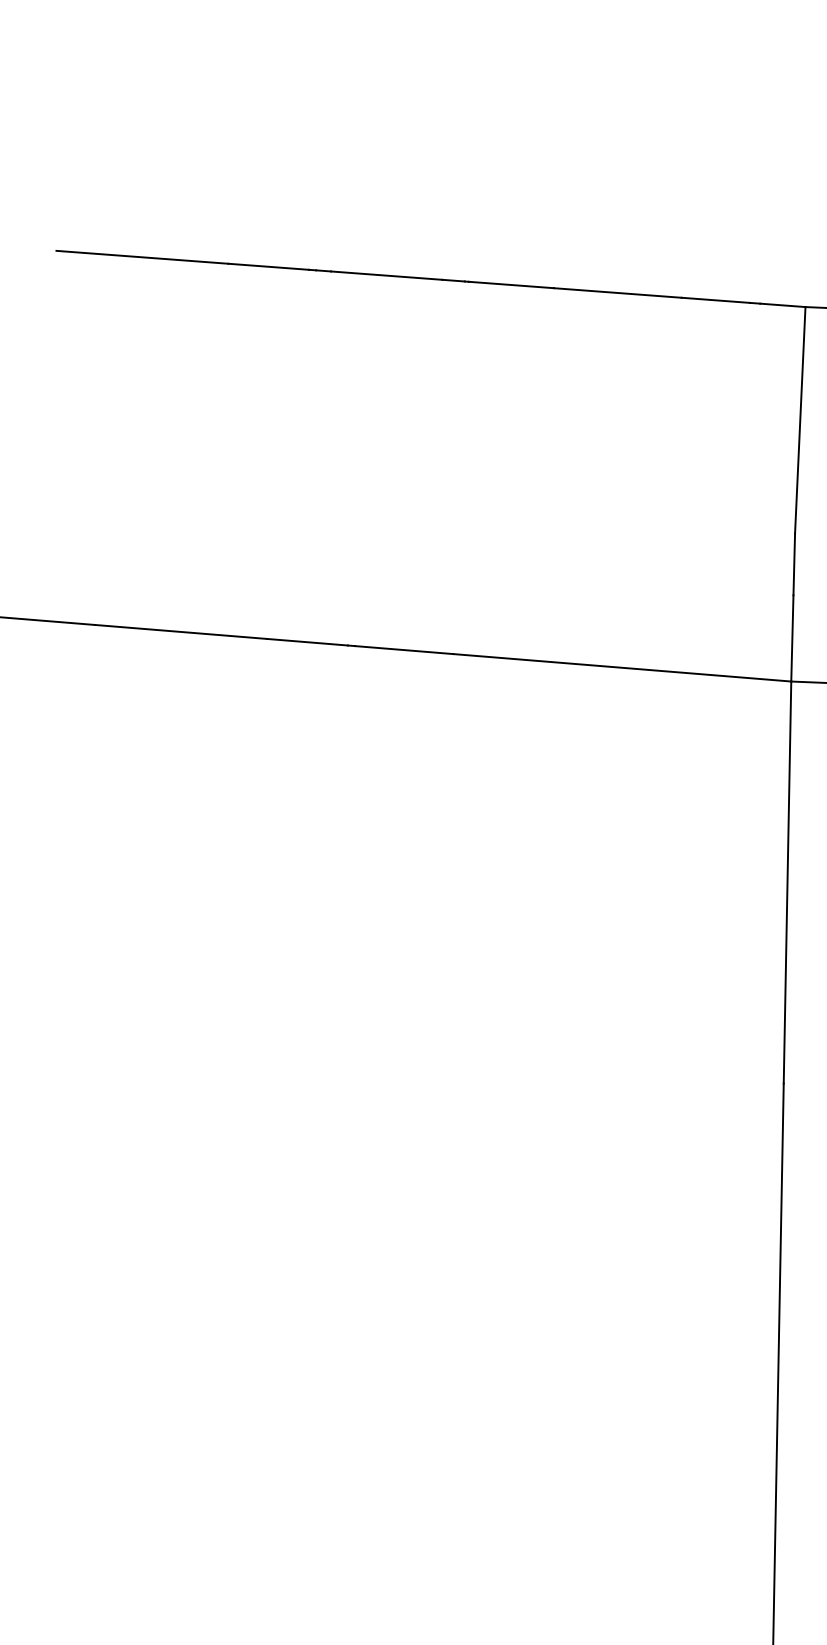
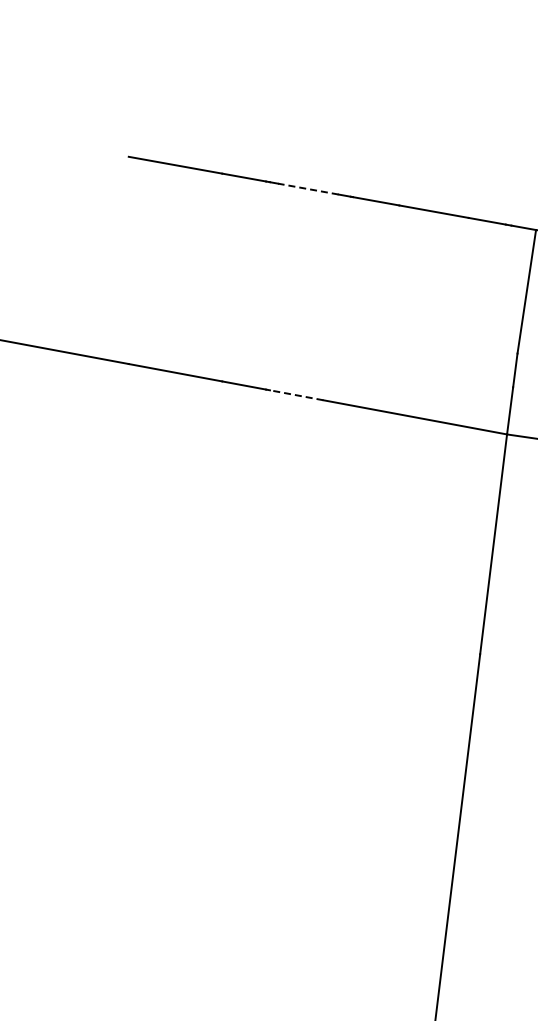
line: (387, 276) -> (308, 189), solid -> dashed
line: (403, 650) -> (296, 395), solid -> dashed

